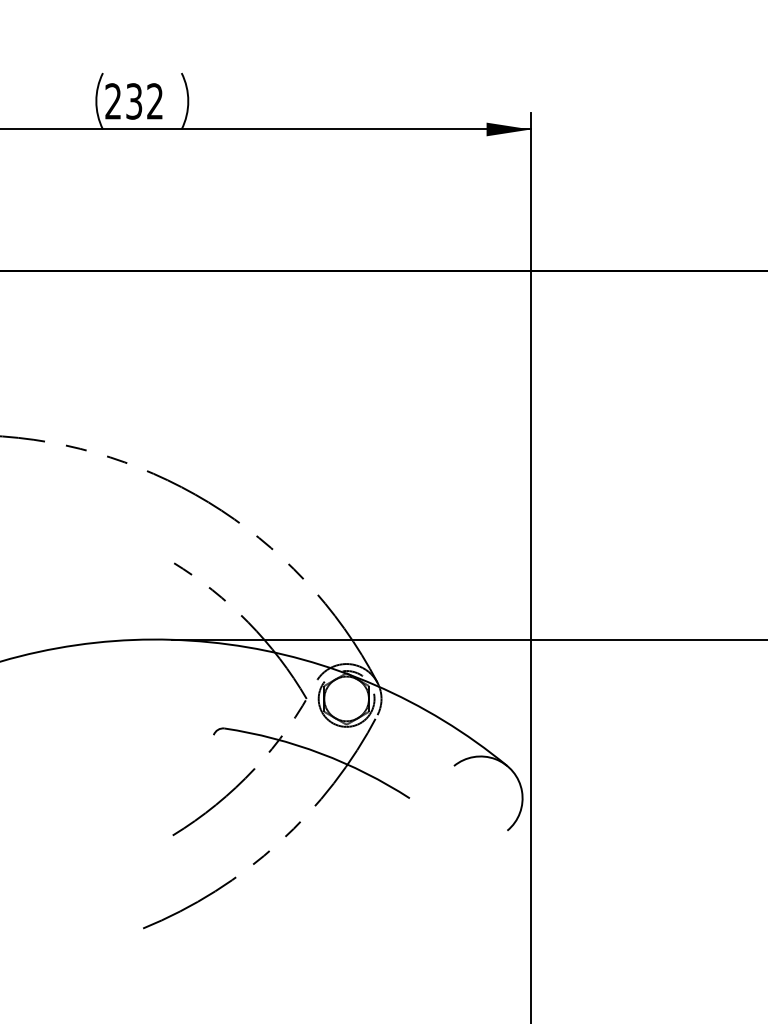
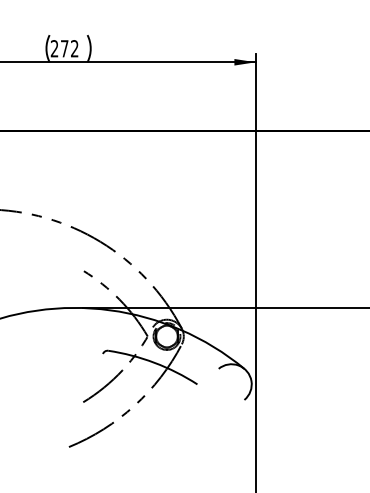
text: (133, 100) -> (64, 48), 232 -> 272

